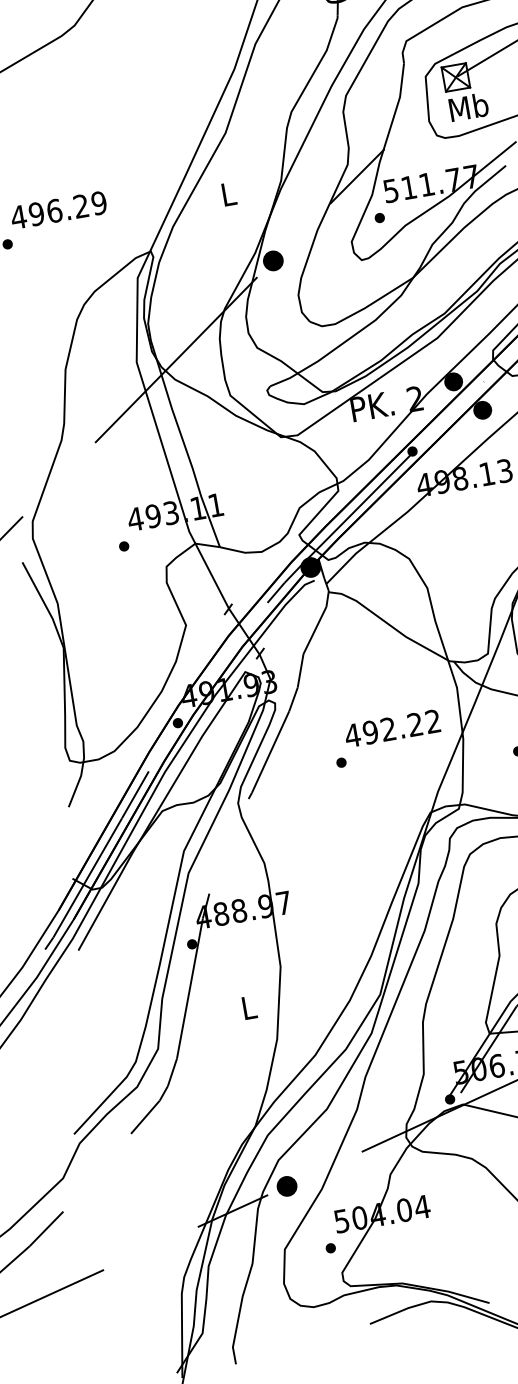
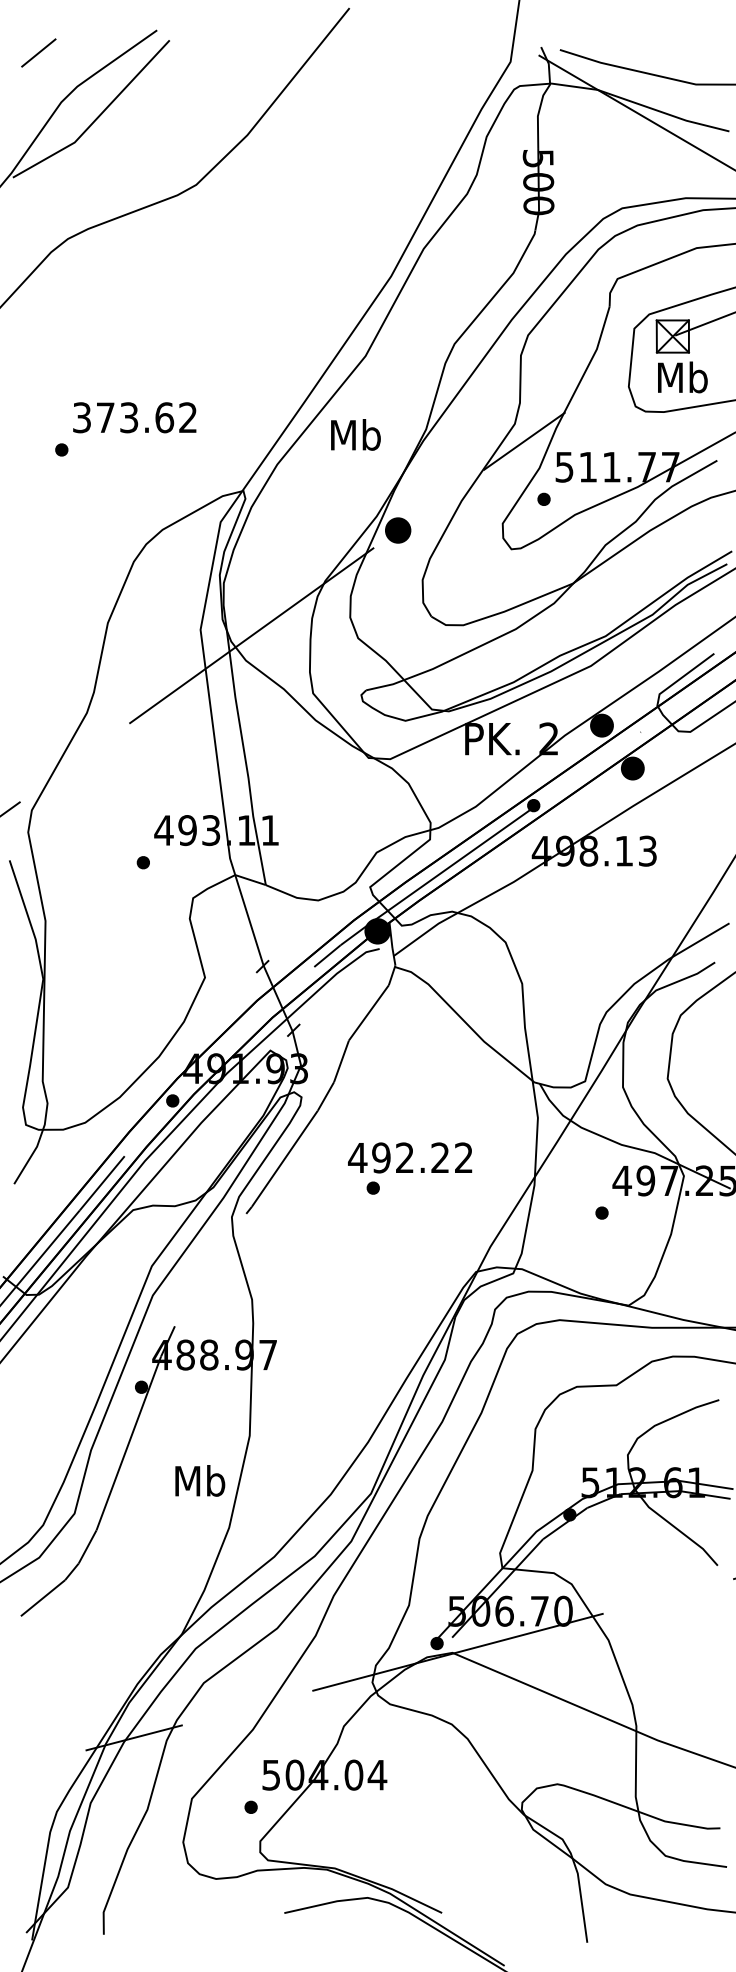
text: (228, 193) -> (355, 434), L -> Mb
text: (58, 210) -> (134, 417), 496.29 -> 373.62
text: (392, 728) -> (410, 1157), moved
text: (249, 1007) -> (200, 1480), L -> Mb
part: (286, 1186) -> (208, 1718), removed

